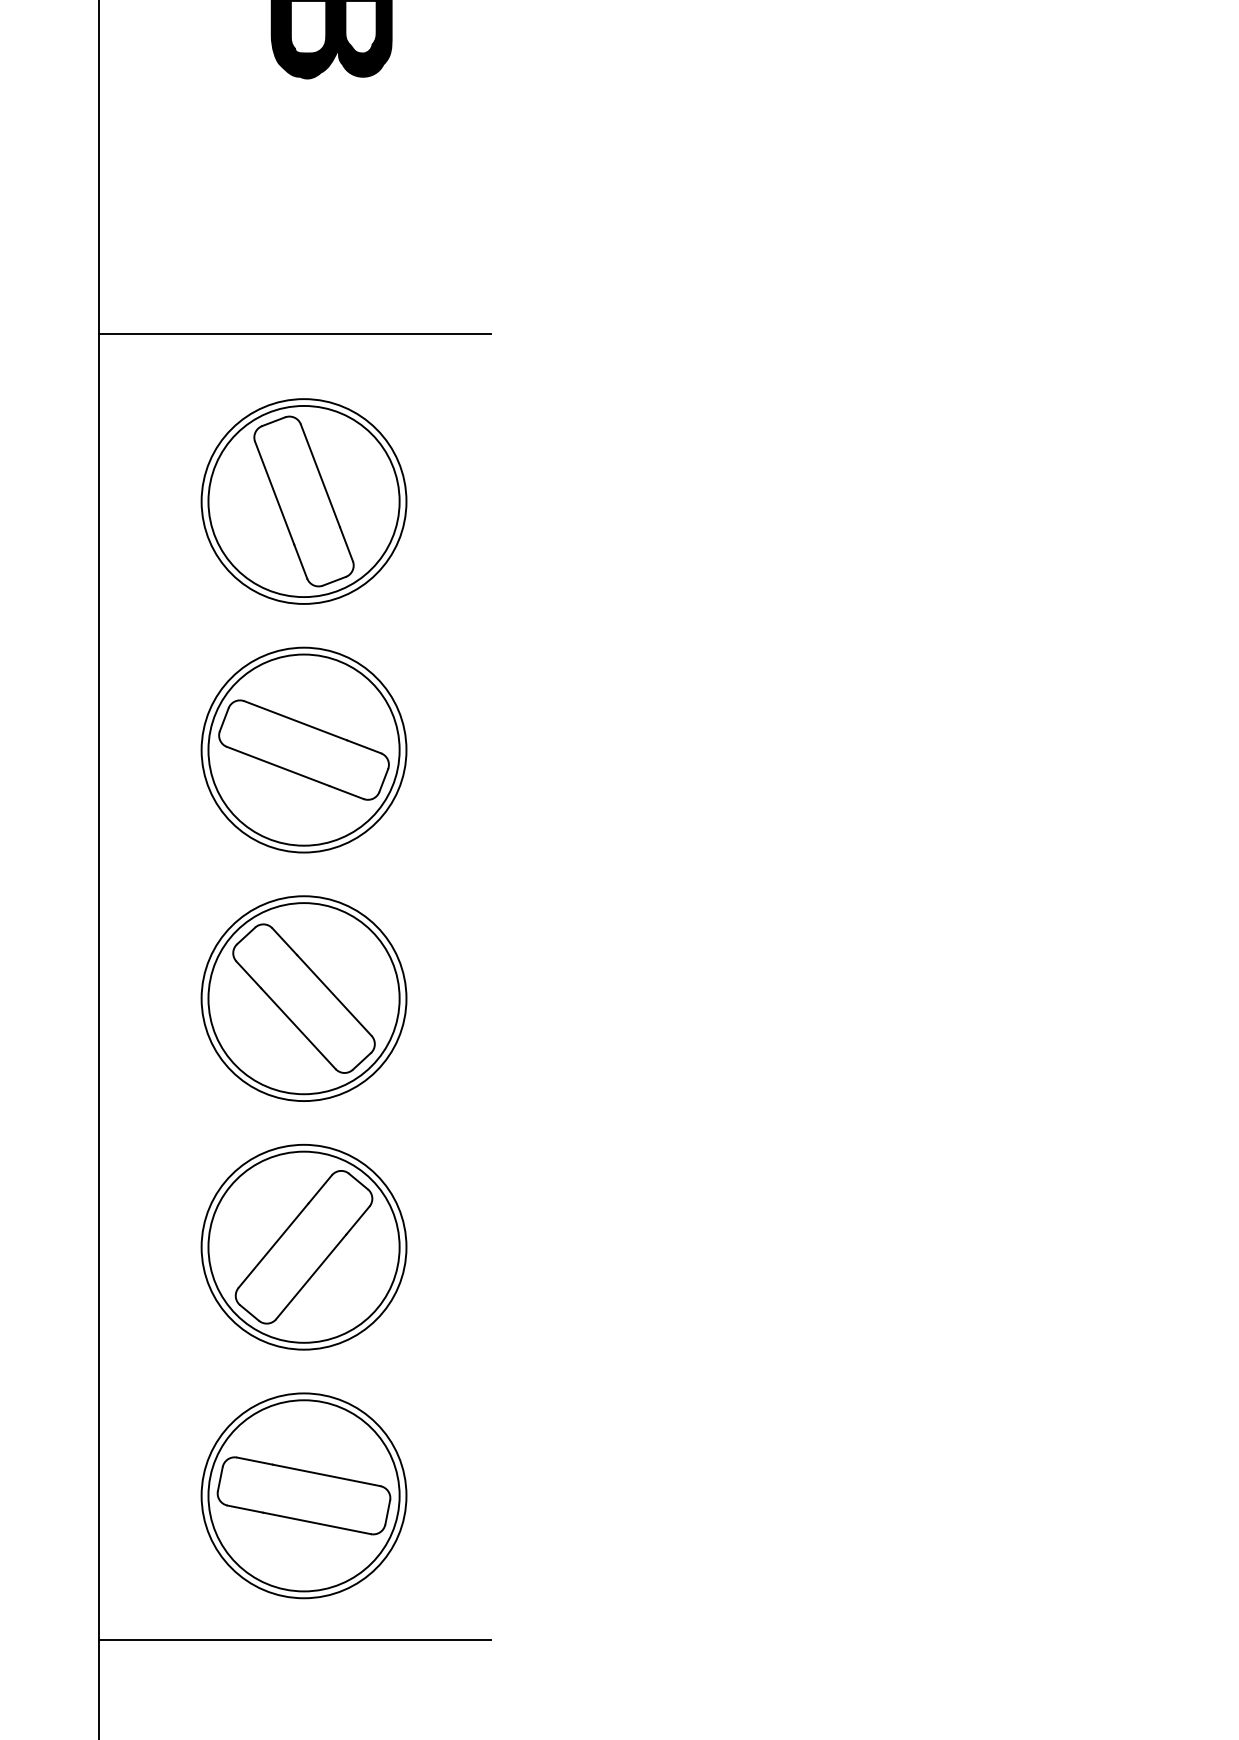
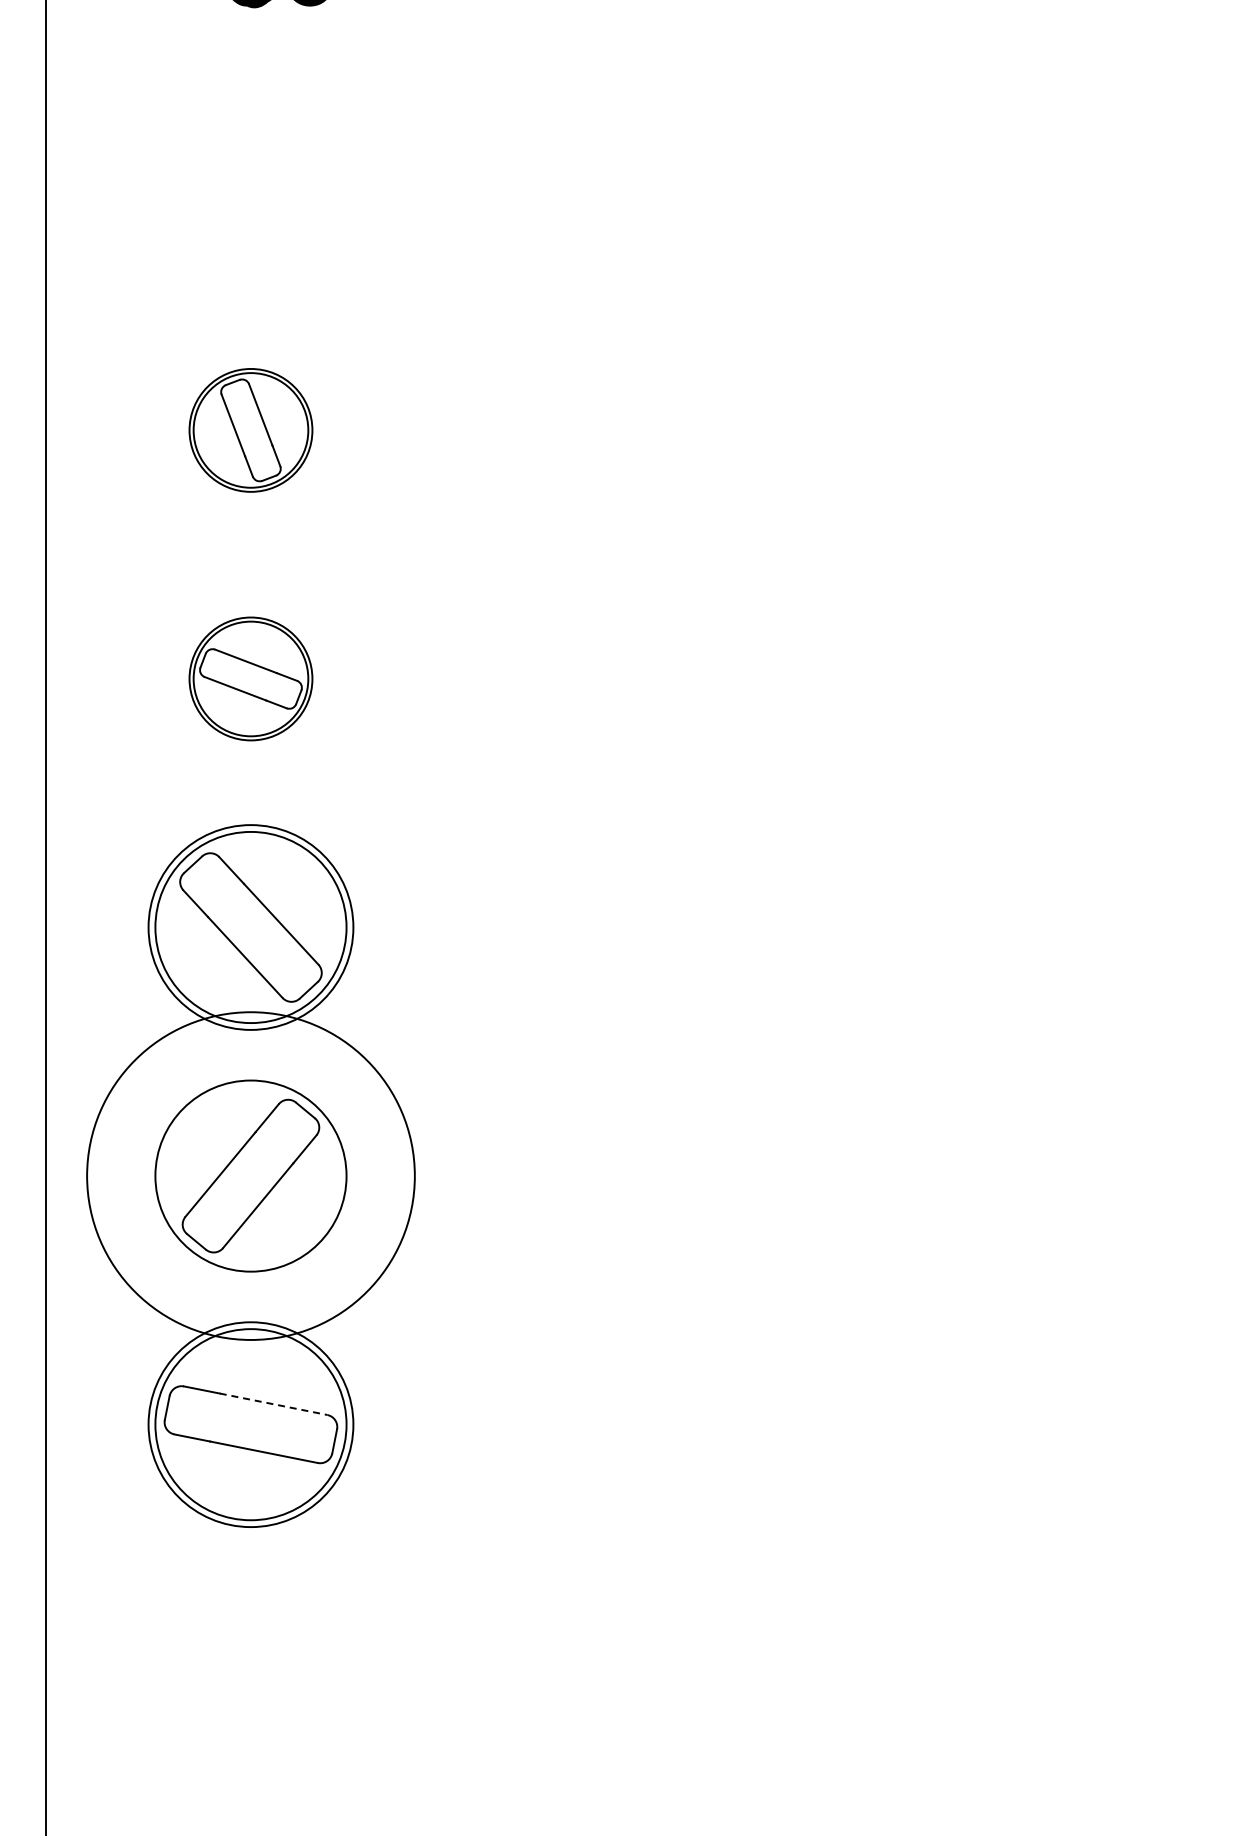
line: (294, 333) -> (241, 262), removed
part: (303, 501) -> (250, 430), size x0.6
part: (303, 749) -> (250, 678), size x0.6
circle: (303, 1246) -> (250, 1175), size x1.6
line: (326, 1475) -> (273, 1404), solid -> dashed
line: (294, 1640) -> (241, 1569), removed

